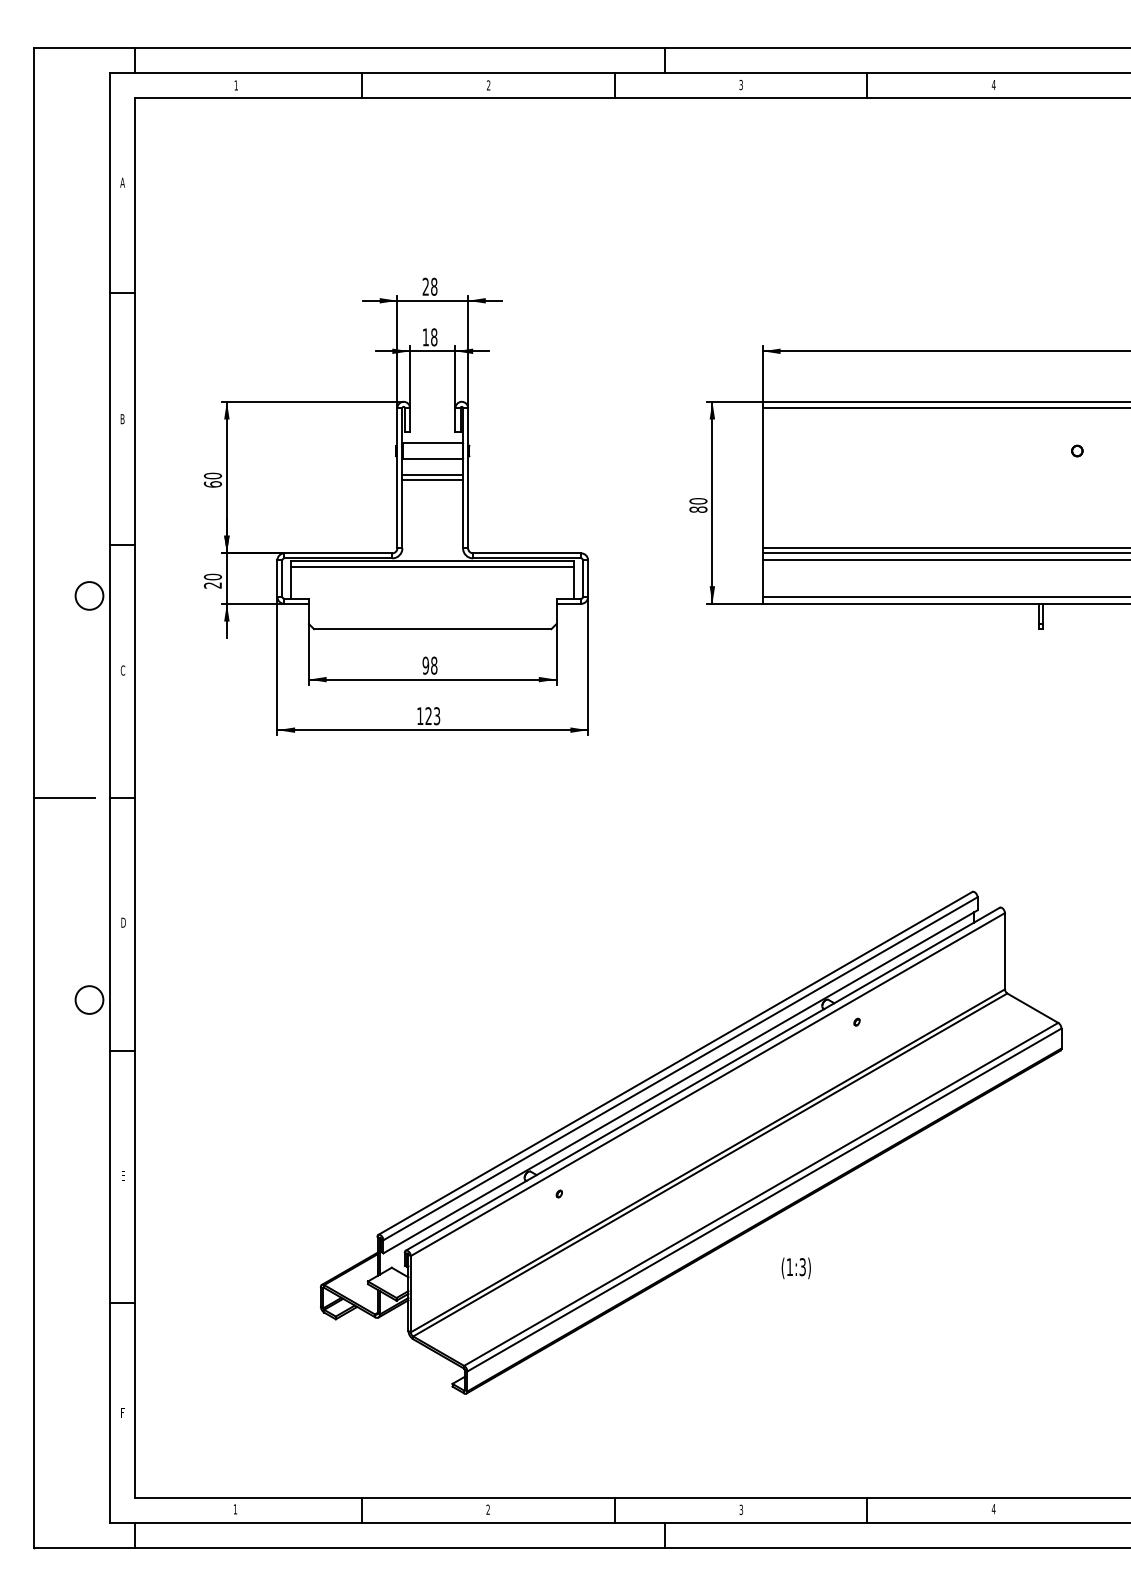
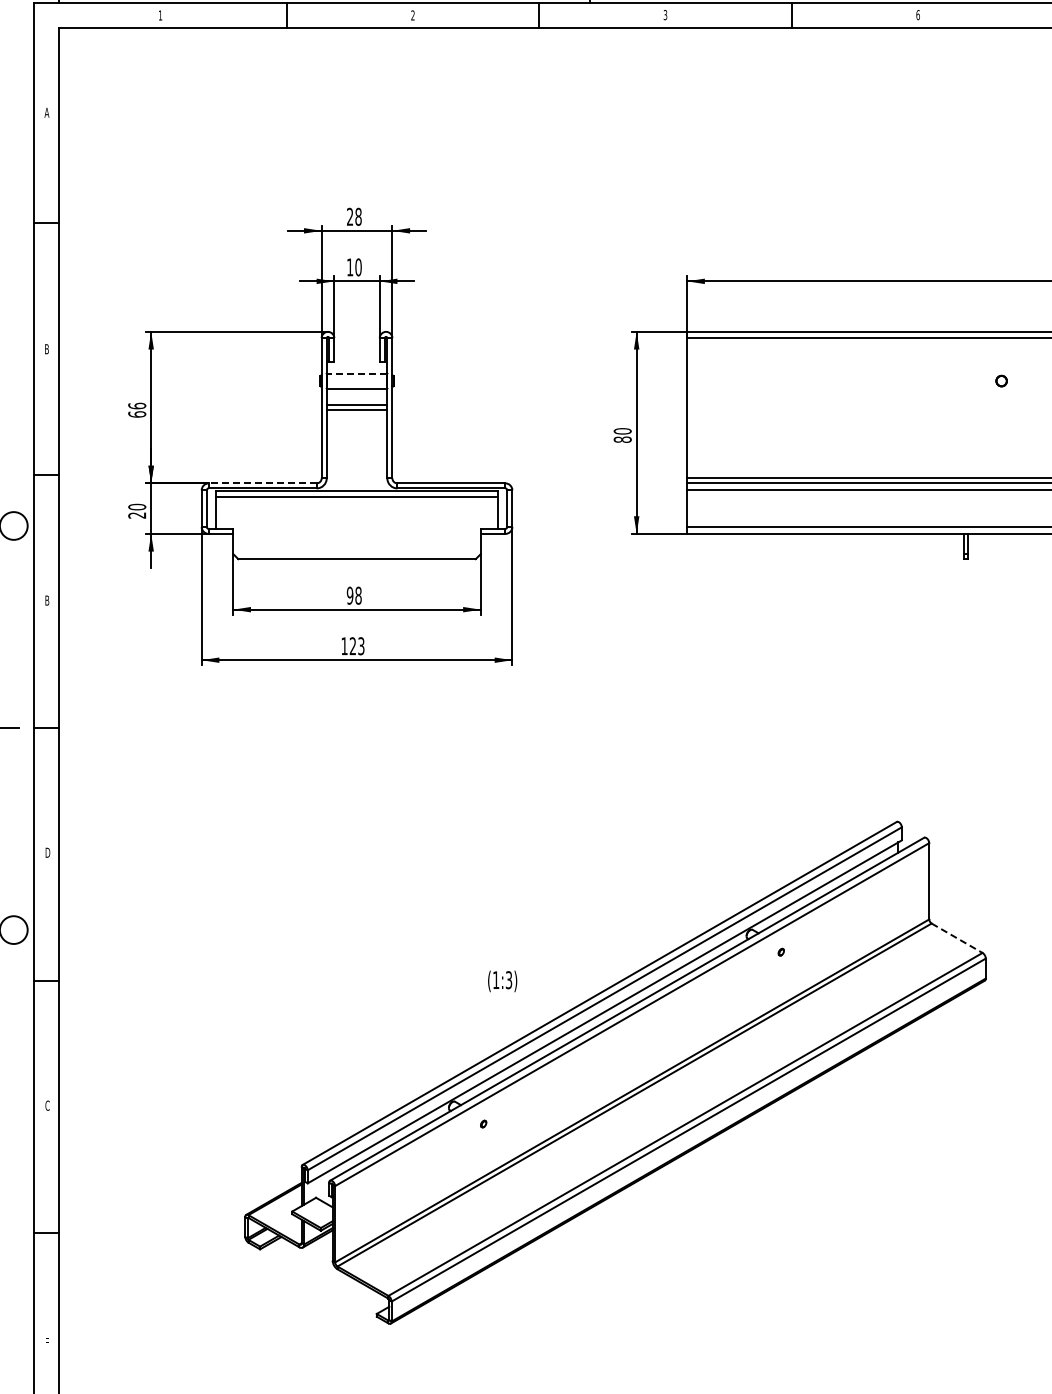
text: (993, 84) -> (917, 14), 4 -> 6
text: (434, 337) -> (358, 267), 18 -> 10
line: (432, 443) -> (356, 373), solid -> dashed
text: (212, 475) -> (136, 405), 60 -> 66
line: (337, 553) -> (261, 483), solid -> dashed
text: (122, 670) -> (46, 600), C -> B
line: (1033, 1008) -> (957, 938), solid -> dashed
text: (123, 1175) -> (47, 1105), E -> C
text: (795, 1268) -> (501, 981), moved

